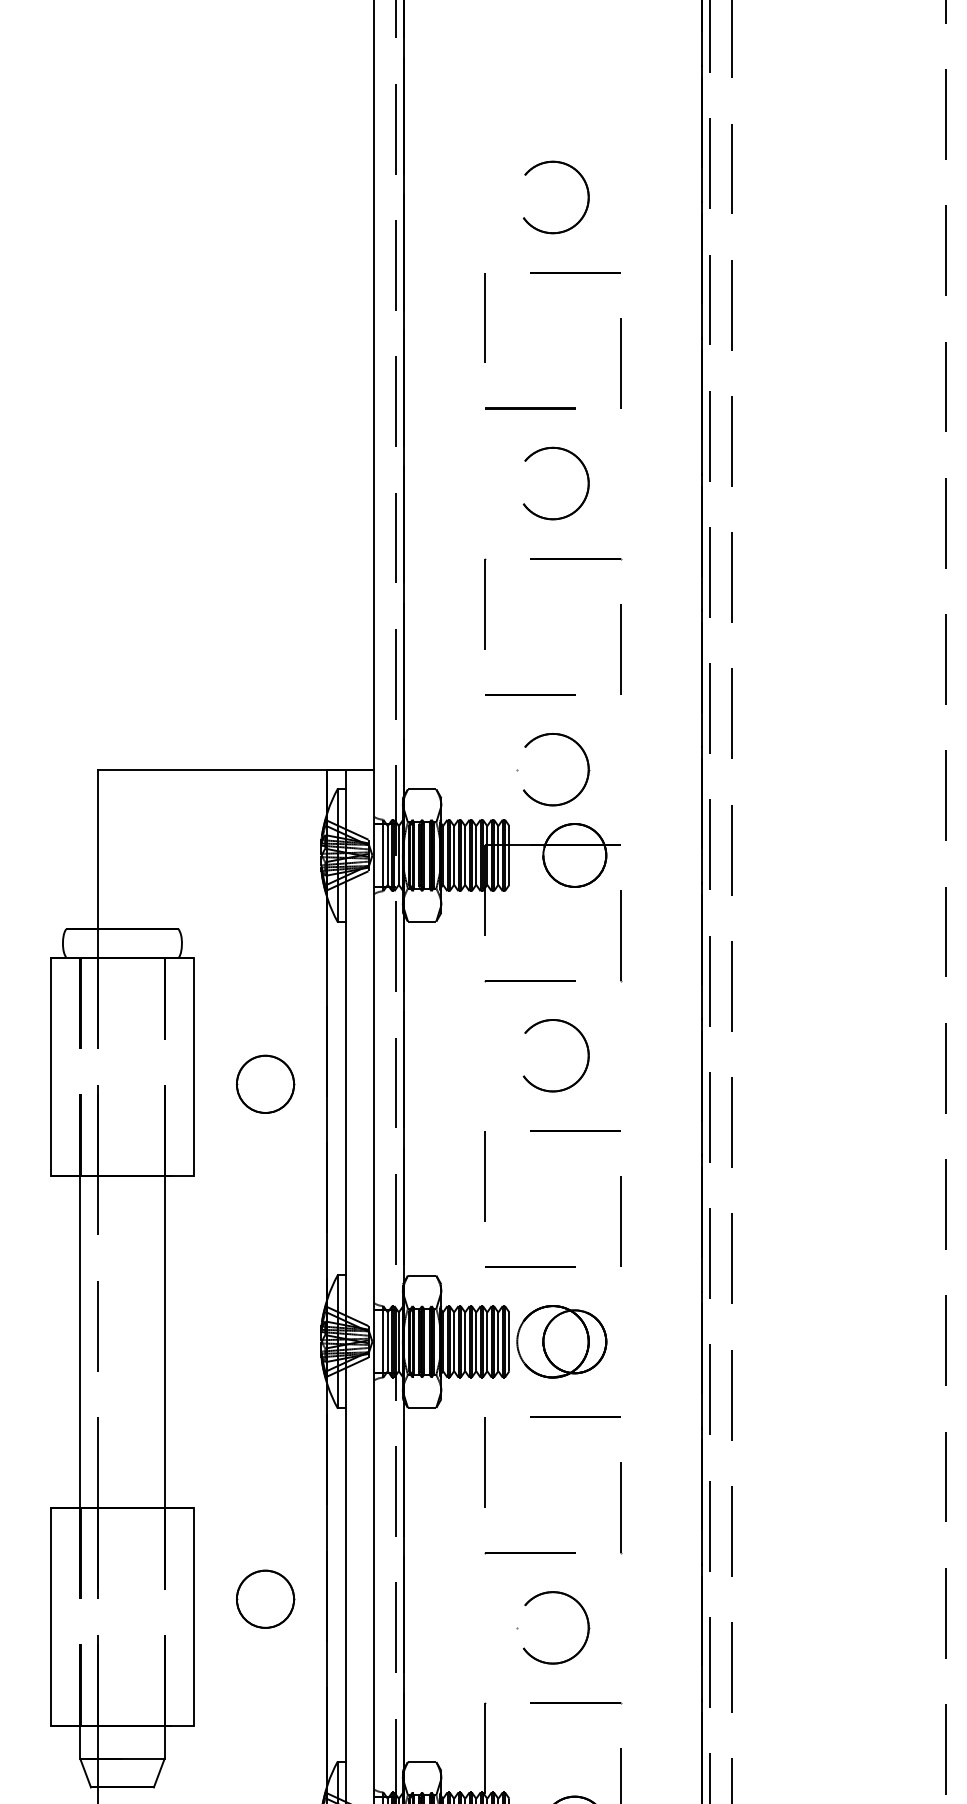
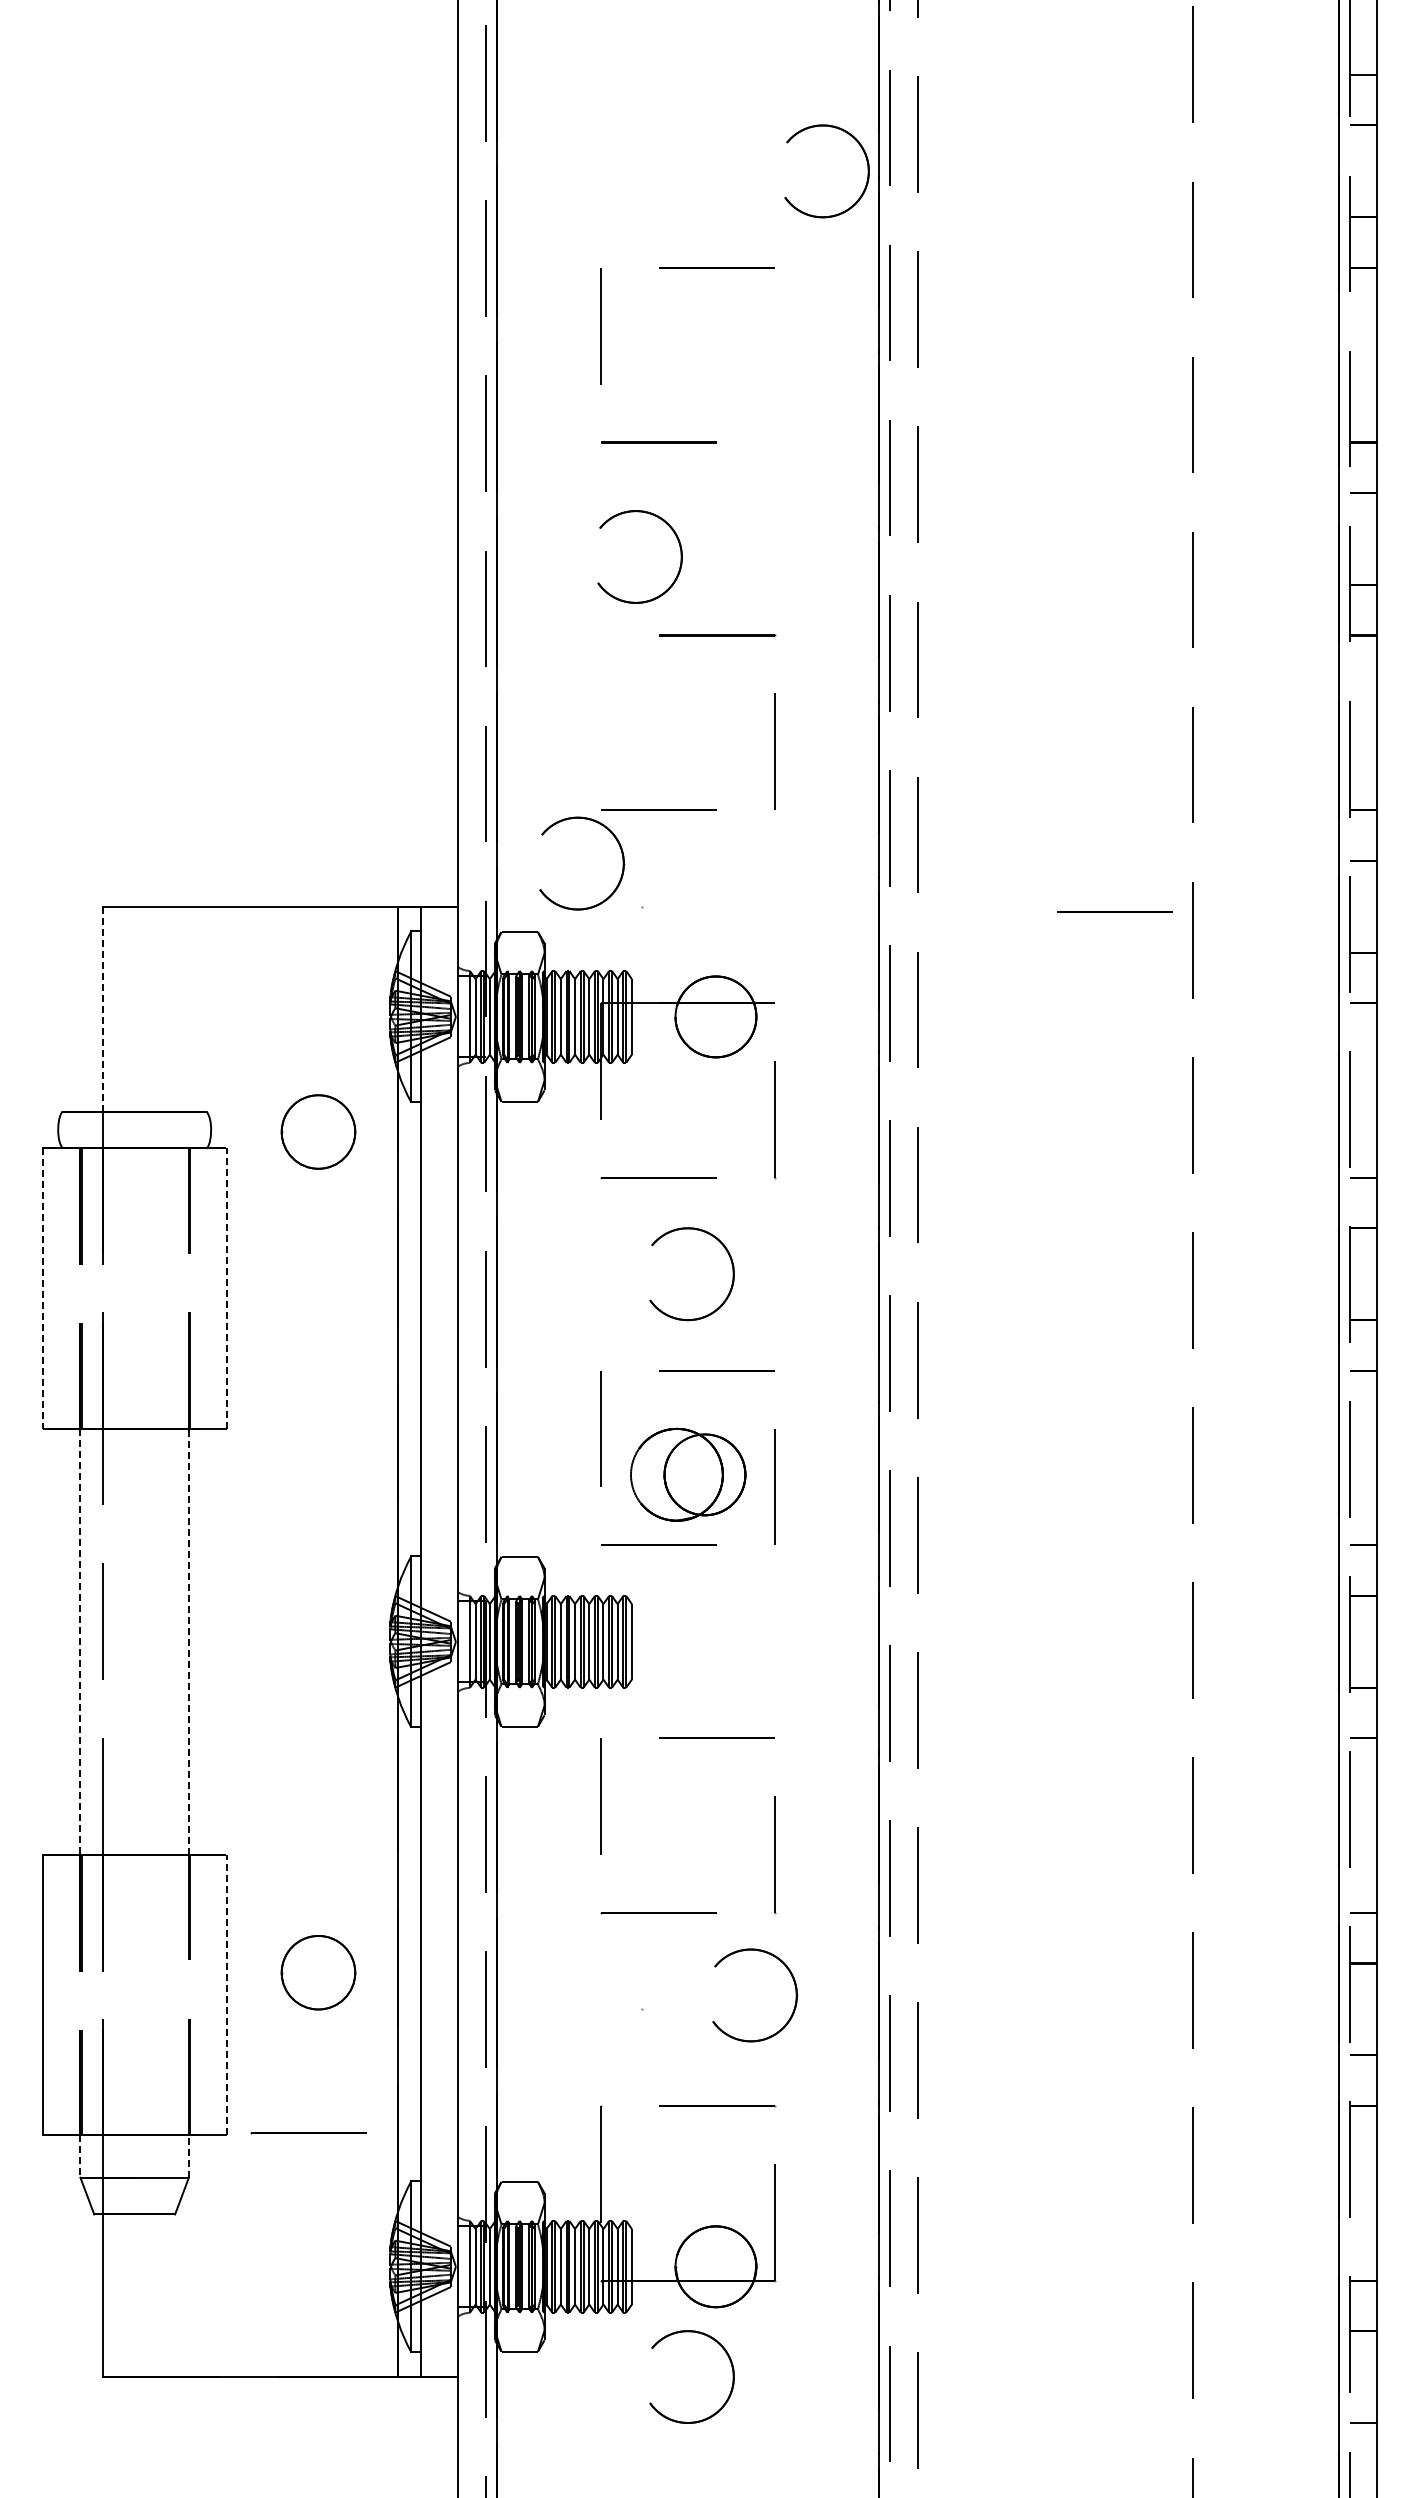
part: (587, 197) -> (867, 171), moved
line: (620, 363) -> (774, 384), removed
part: (586, 476) -> (679, 547), moved
line: (485, 603) -> (601, 692), removed
part: (587, 769) -> (622, 863), moved
line: (884, 773) -> (1114, 911), added
line: (98, 848) -> (103, 1008), solid -> dashed
line: (193, 1066) -> (226, 1288), solid -> dashed
line: (50, 1067) -> (42, 1289), solid -> dashed
part: (265, 1083) -> (318, 1131), moved
line: (164, 1341) -> (188, 1641), solid -> dashed
part: (562, 1341) -> (688, 1474), moved
line: (80, 1342) -> (80, 1642), solid -> dashed
line: (193, 1616) -> (226, 1994), solid -> dashed
part: (587, 1627) -> (795, 1995), moved
line: (257, 1724) -> (308, 2133), added
line: (164, 1742) -> (188, 2156), solid -> dashed
line: (80, 1743) -> (80, 2157), solid -> dashed

